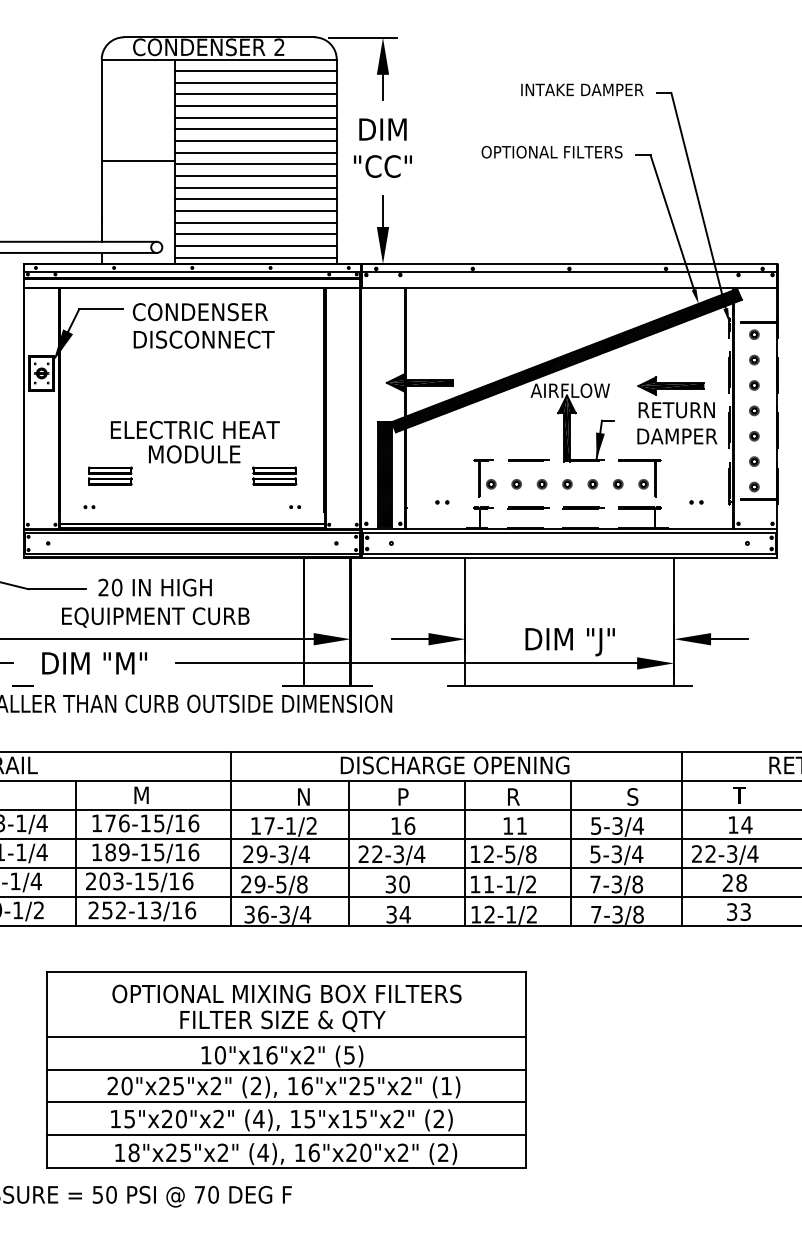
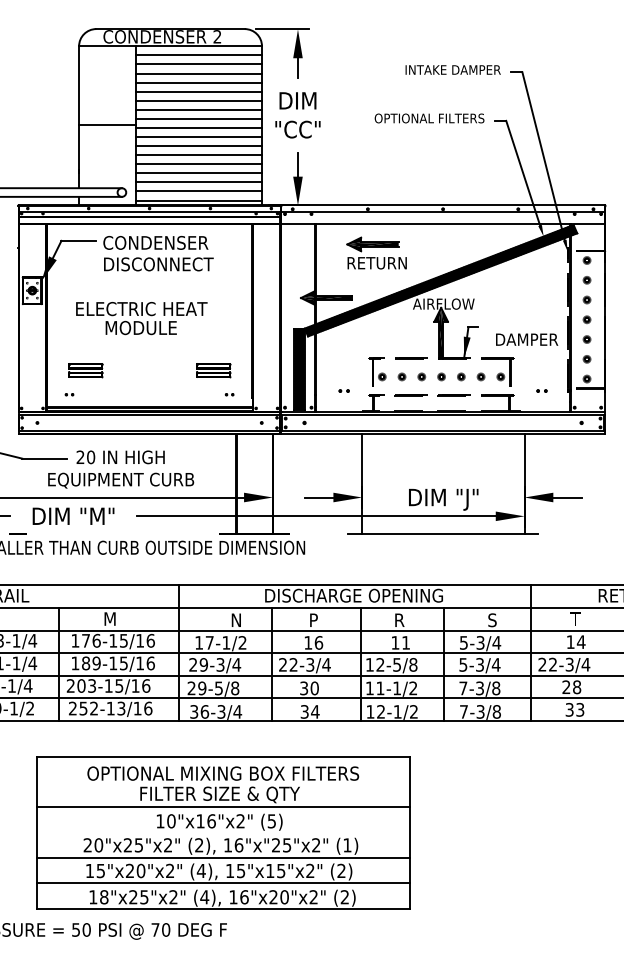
part: (675, 397) -> (376, 253), moved
text: (195, 441) -> (141, 317), moved
line: (286, 1069) -> (222, 832), removed

